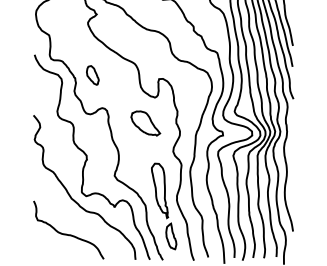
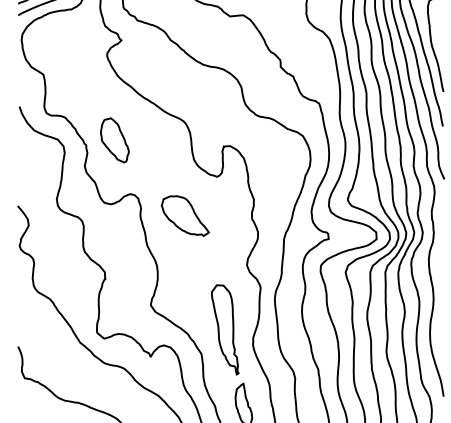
part: (92, 75) -> (114, 140), size x1.43
part: (145, 123) -> (185, 216), moved

